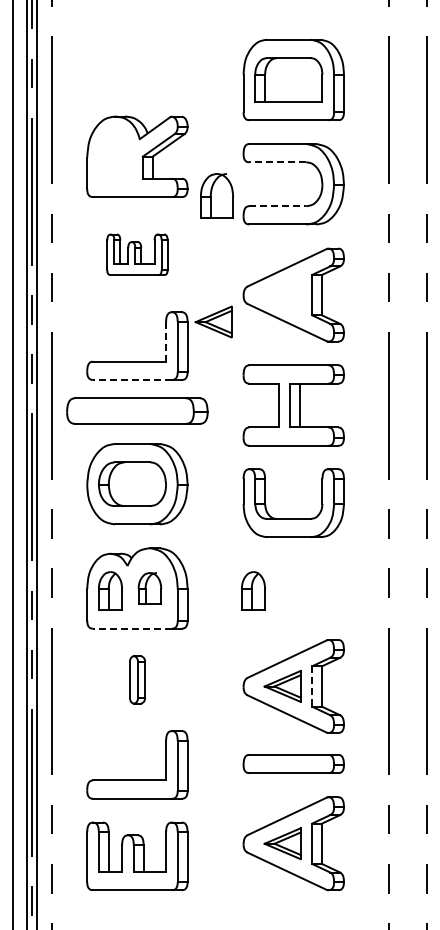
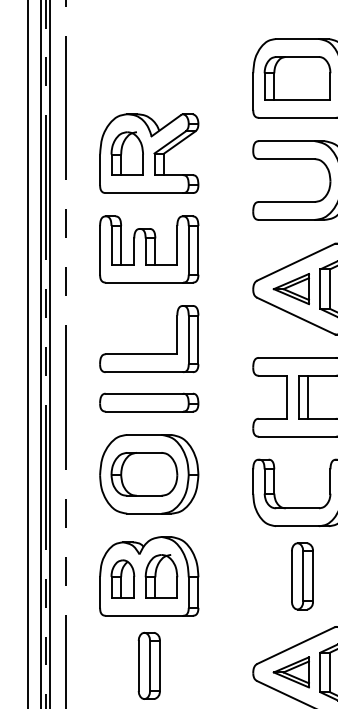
line: (277, 162) -> (286, 159), dashed -> solid
part: (216, 195) -> (126, 153), moved
line: (278, 206) -> (287, 202), dashed -> solid
part: (137, 254) -> (149, 249), size x1.67
part: (213, 321) -> (291, 288), moved
line: (166, 341) -> (177, 334), dashed -> solid
line: (132, 379) -> (144, 371), dashed -> solid
part: (137, 410) -> (149, 402), size x0.71
part: (149, 587) -> (161, 575), size x1.43
part: (293, 588) -> (302, 576), added
part: (253, 590) -> (262, 578), removed
line: (132, 628) -> (144, 615), dashed -> solid
part: (137, 679) -> (149, 665), size x1.43
line: (312, 687) -> (320, 673), dashed -> solid

